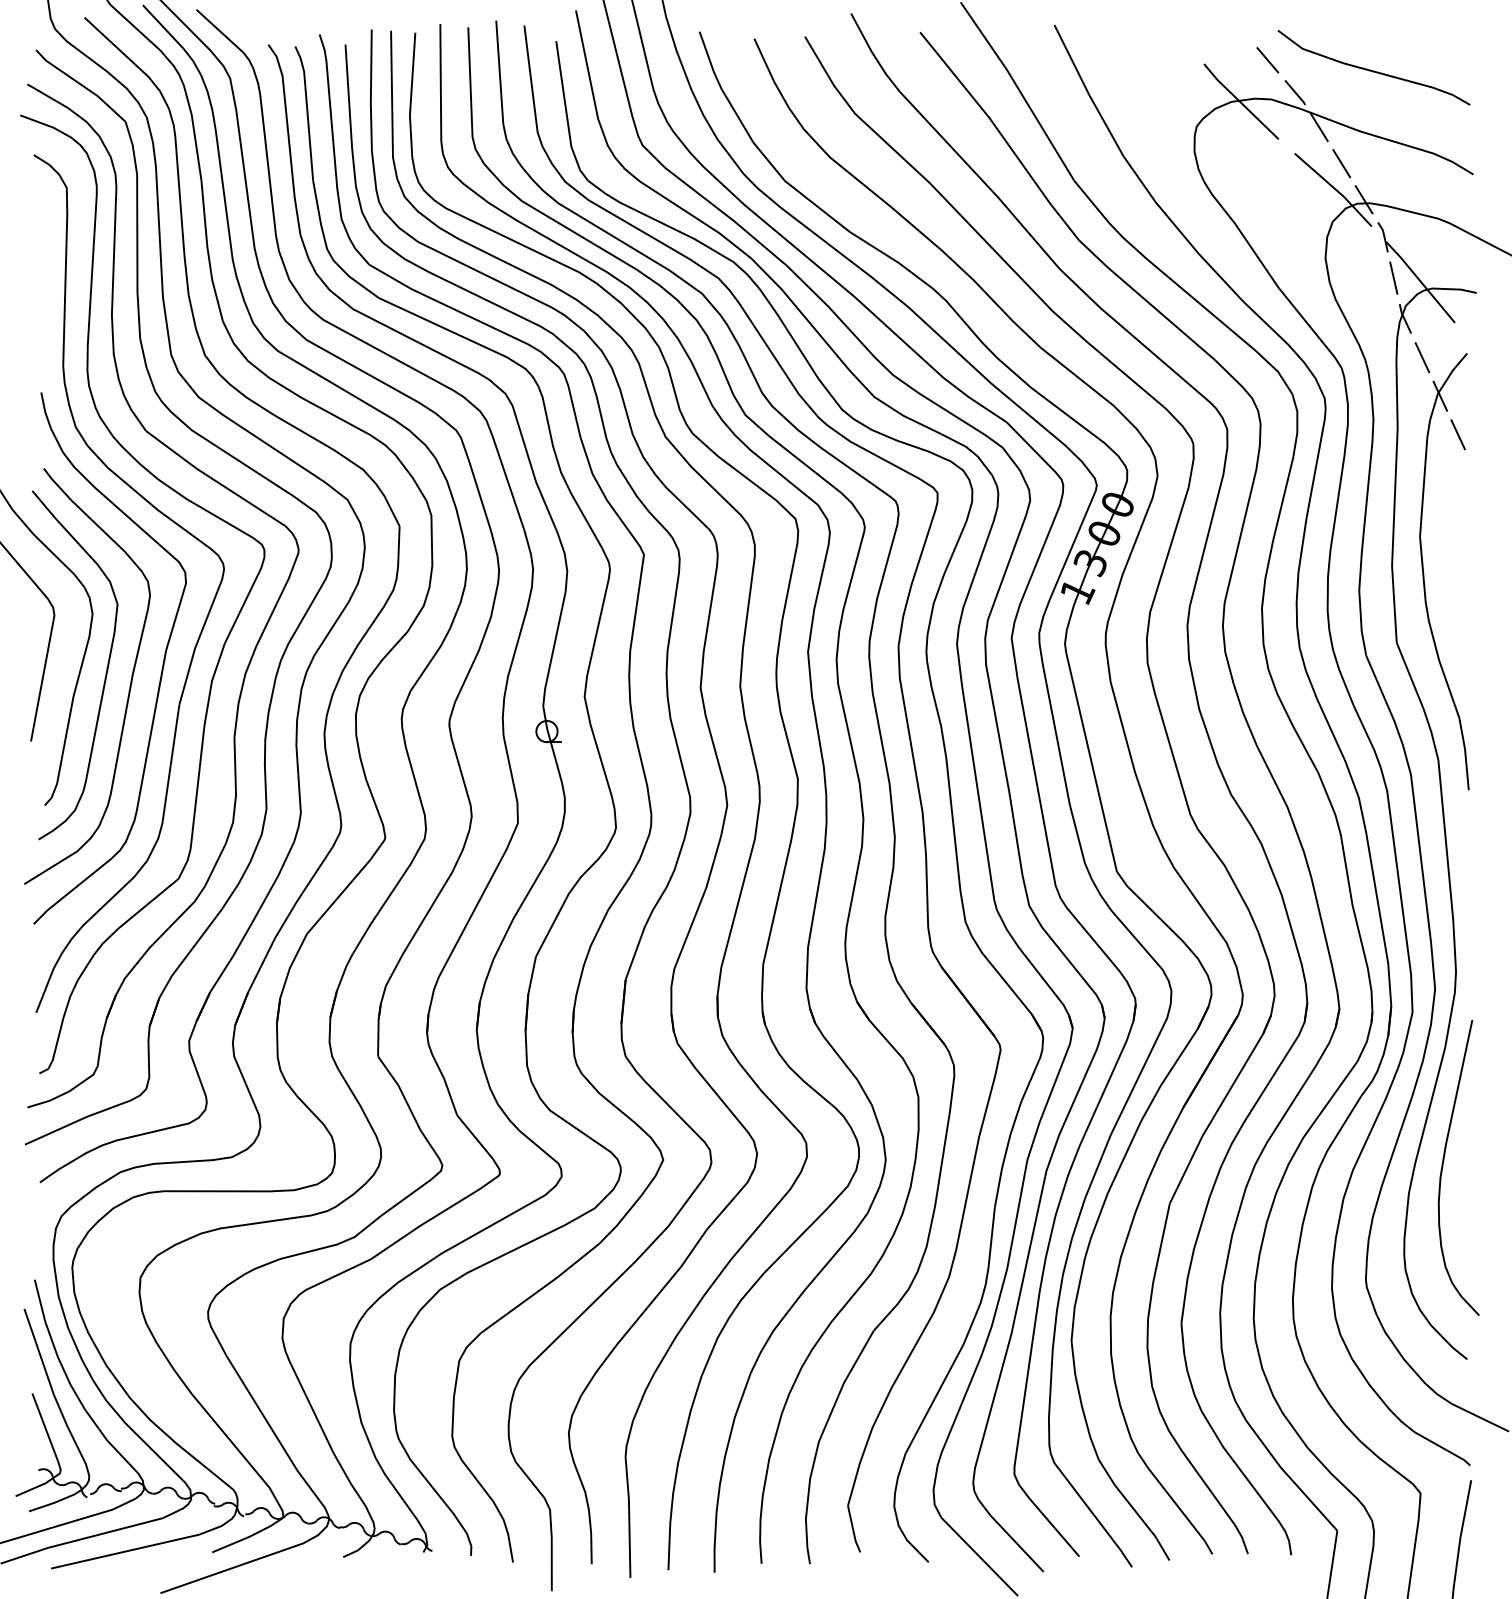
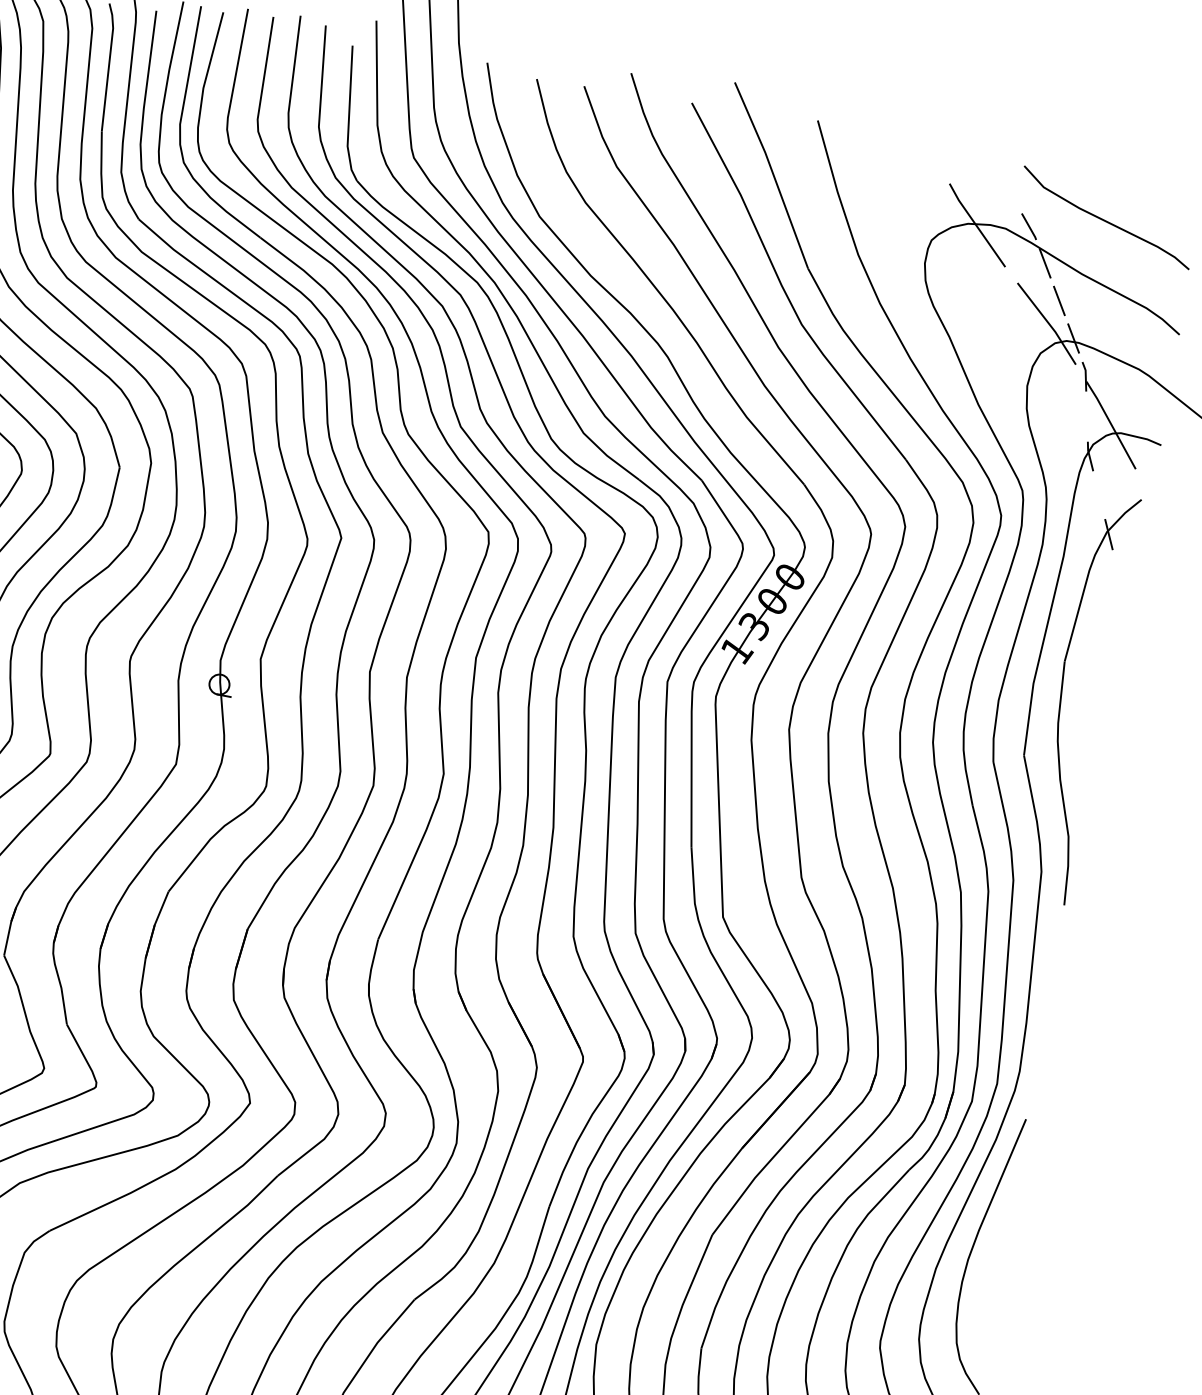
line: (1267, 60) -> (1009, 191), removed
line: (1393, 277) -> (1086, 415), removed
line: (1422, 357) -> (1099, 495), removed
line: (1457, 434) -> (1117, 573), removed

